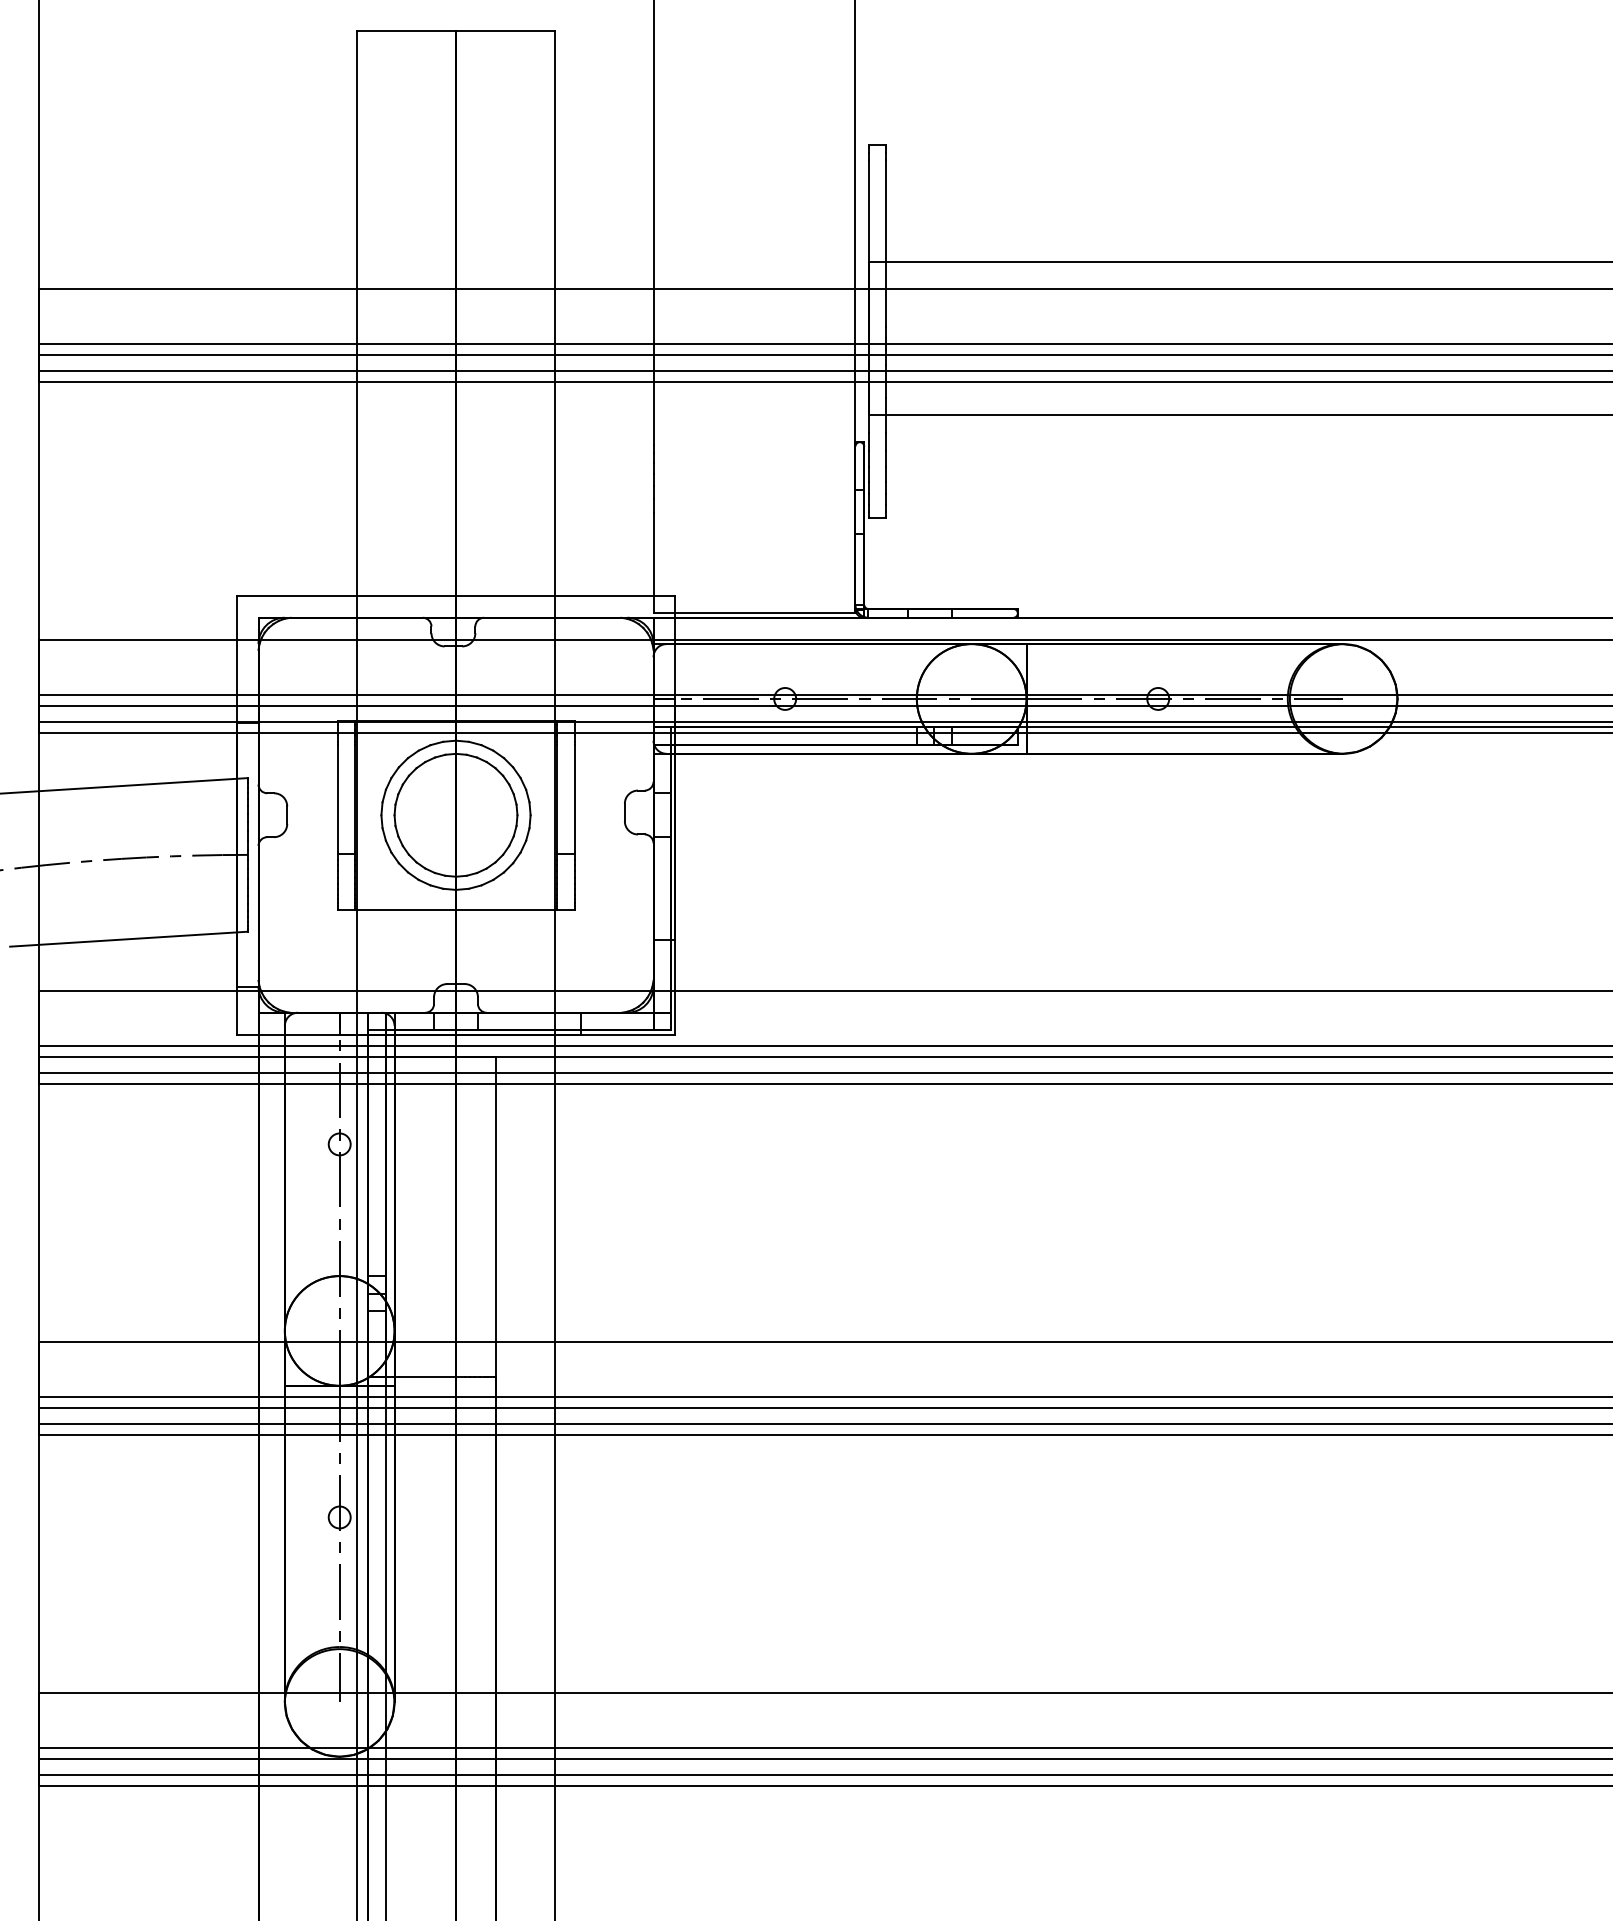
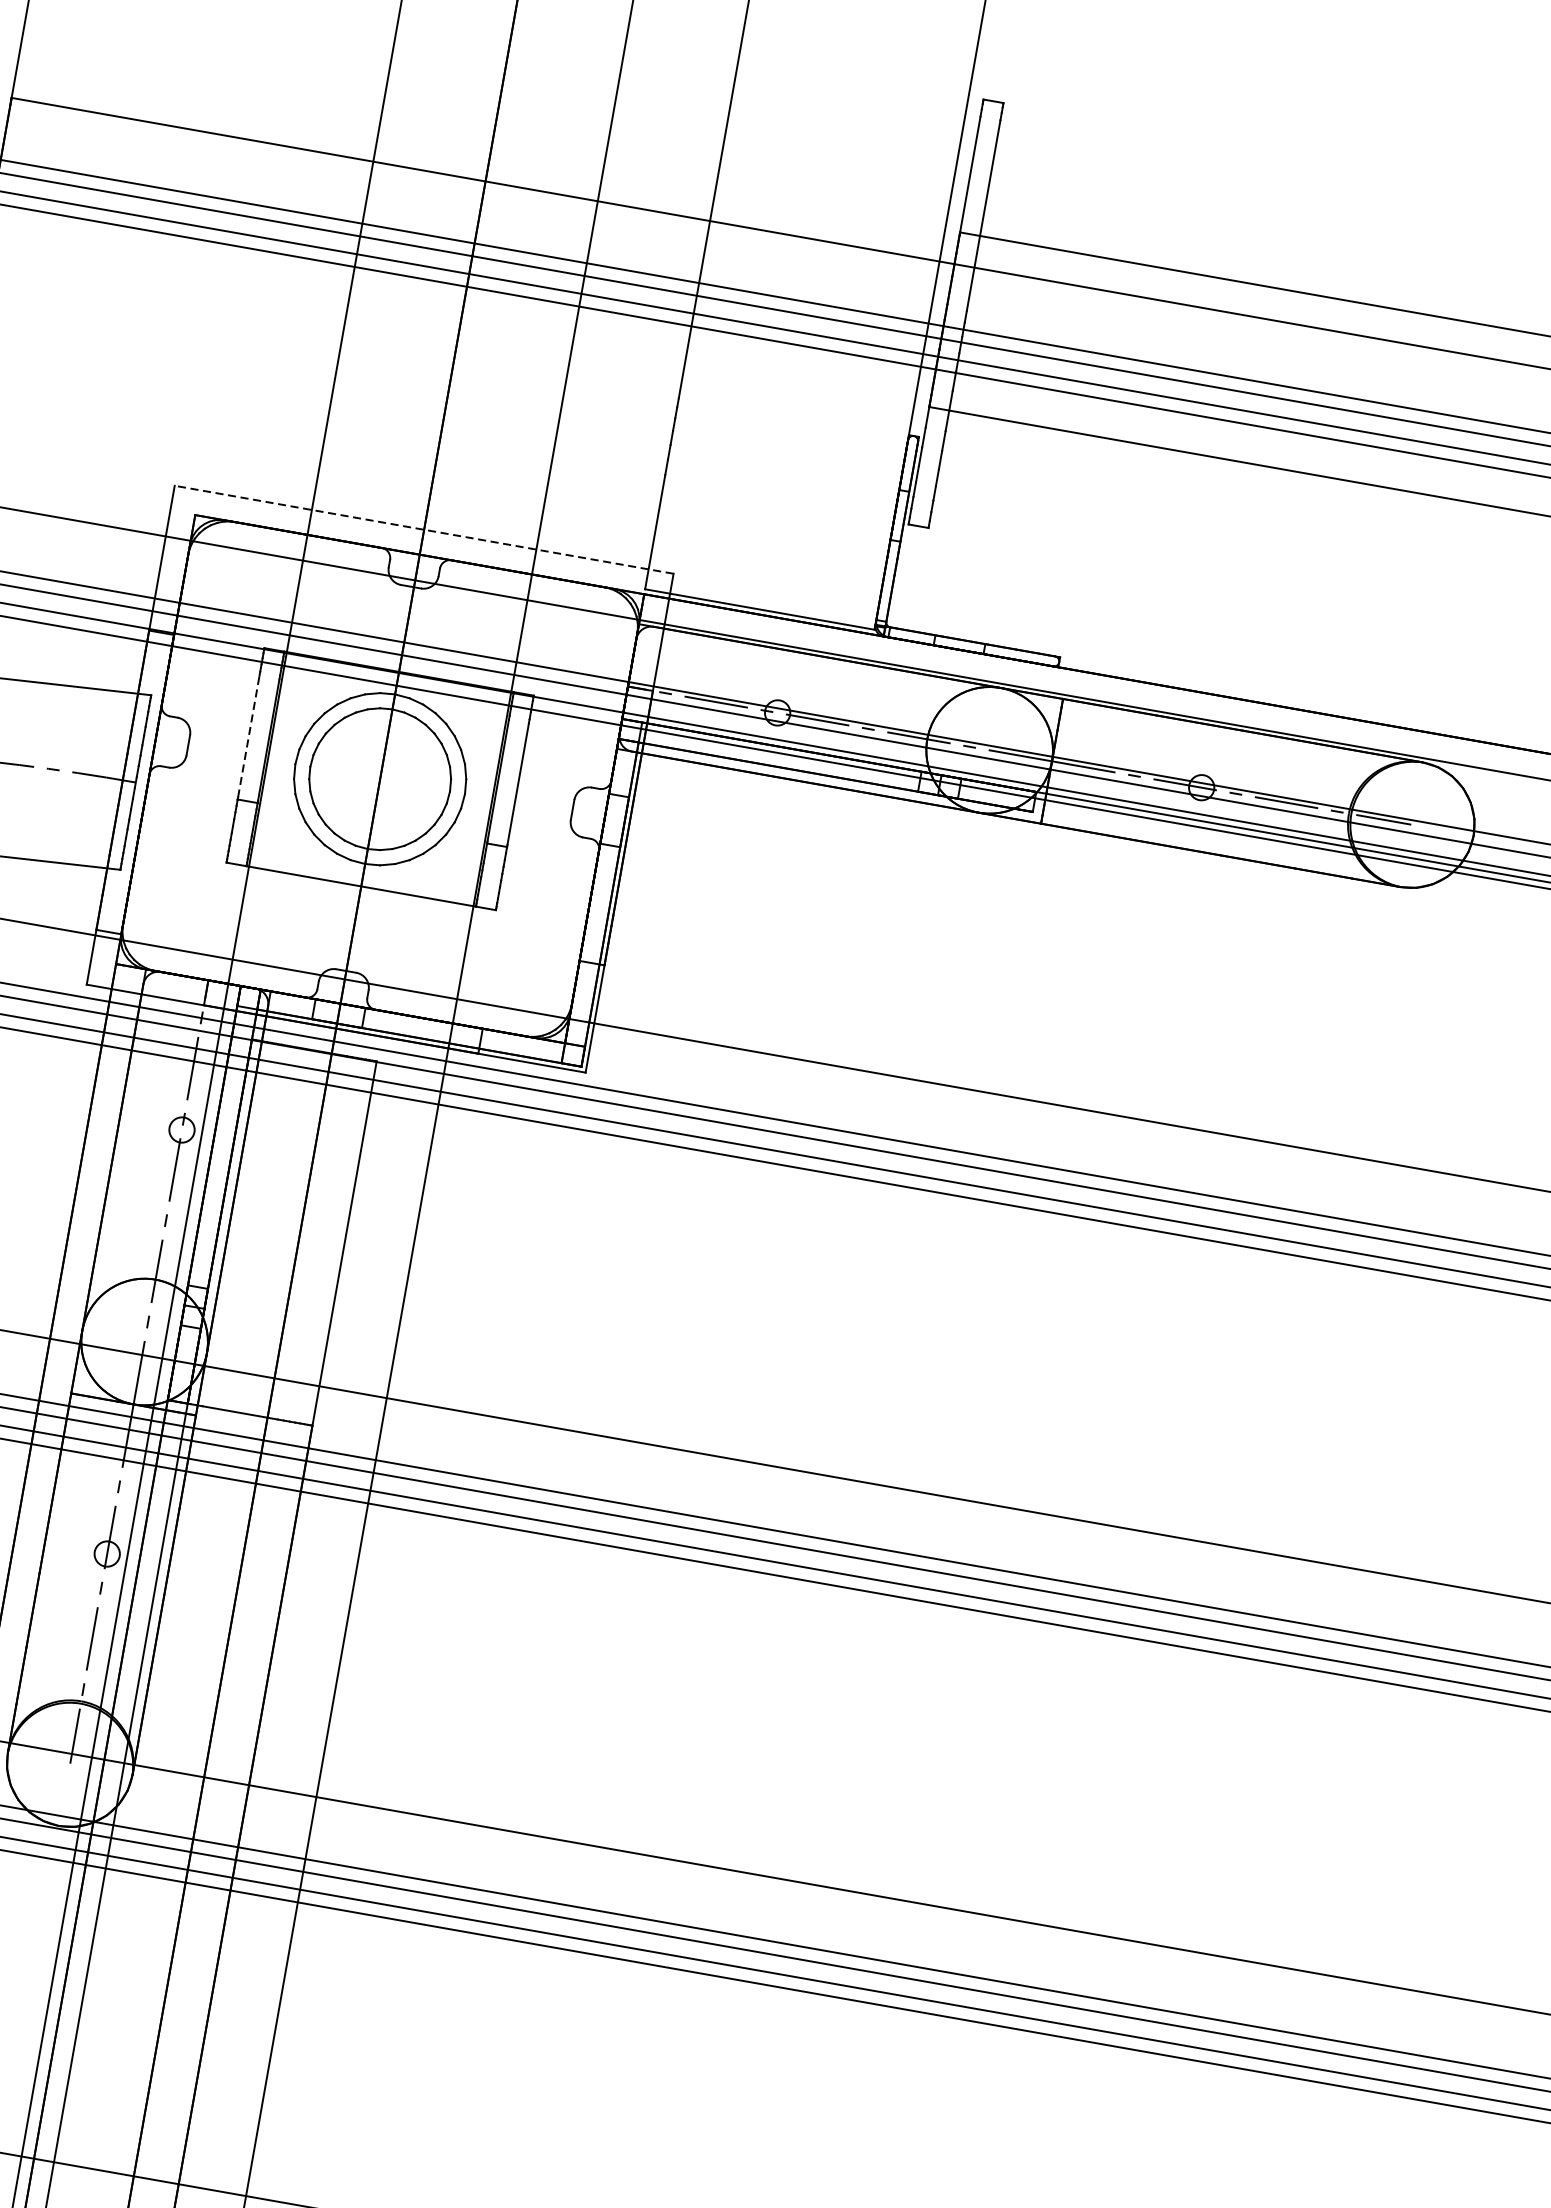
line: (455, 595) -> (423, 529), solid -> dashed
line: (337, 798) -> (248, 736), solid -> dashed

